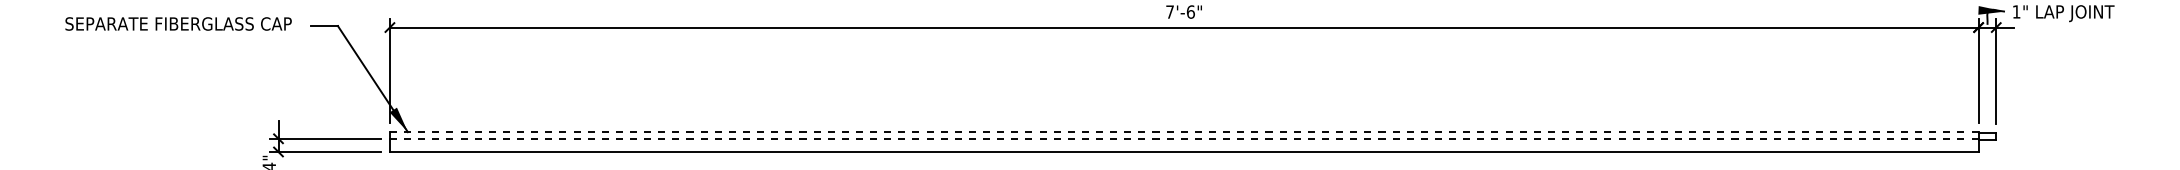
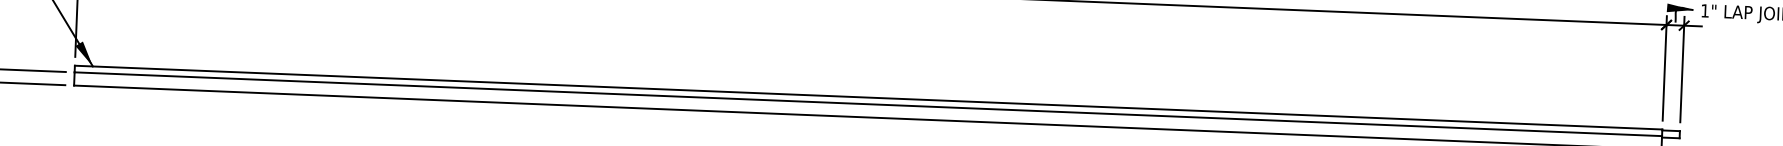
line: (1184, 132) -> (868, 97), dashed -> solid
line: (1184, 138) -> (868, 103), dashed -> solid

